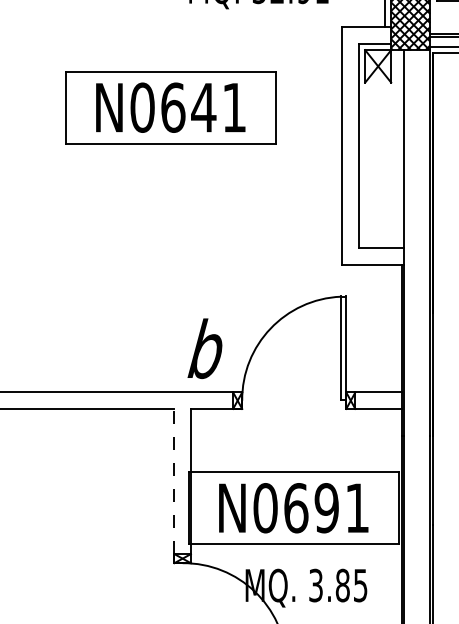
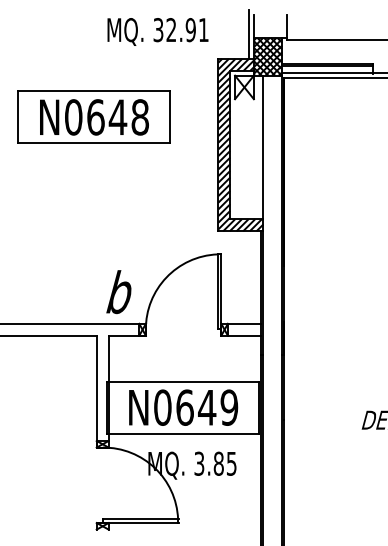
text: (233, 107) -> (139, 117), N0641 -> N0648
hatch: (372, 145) -> (240, 144), added
line: (174, 481) -> (96, 388), dashed -> solid
text: (342, 507) -> (218, 407), N0691 -> N0649

